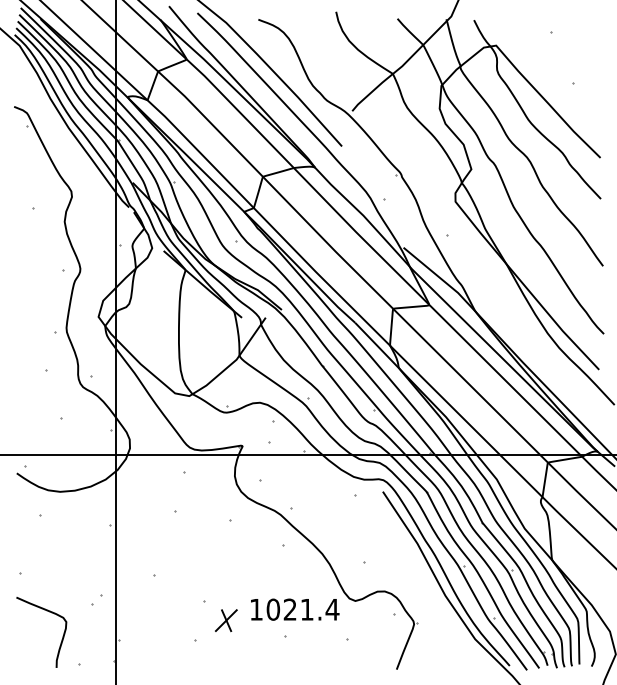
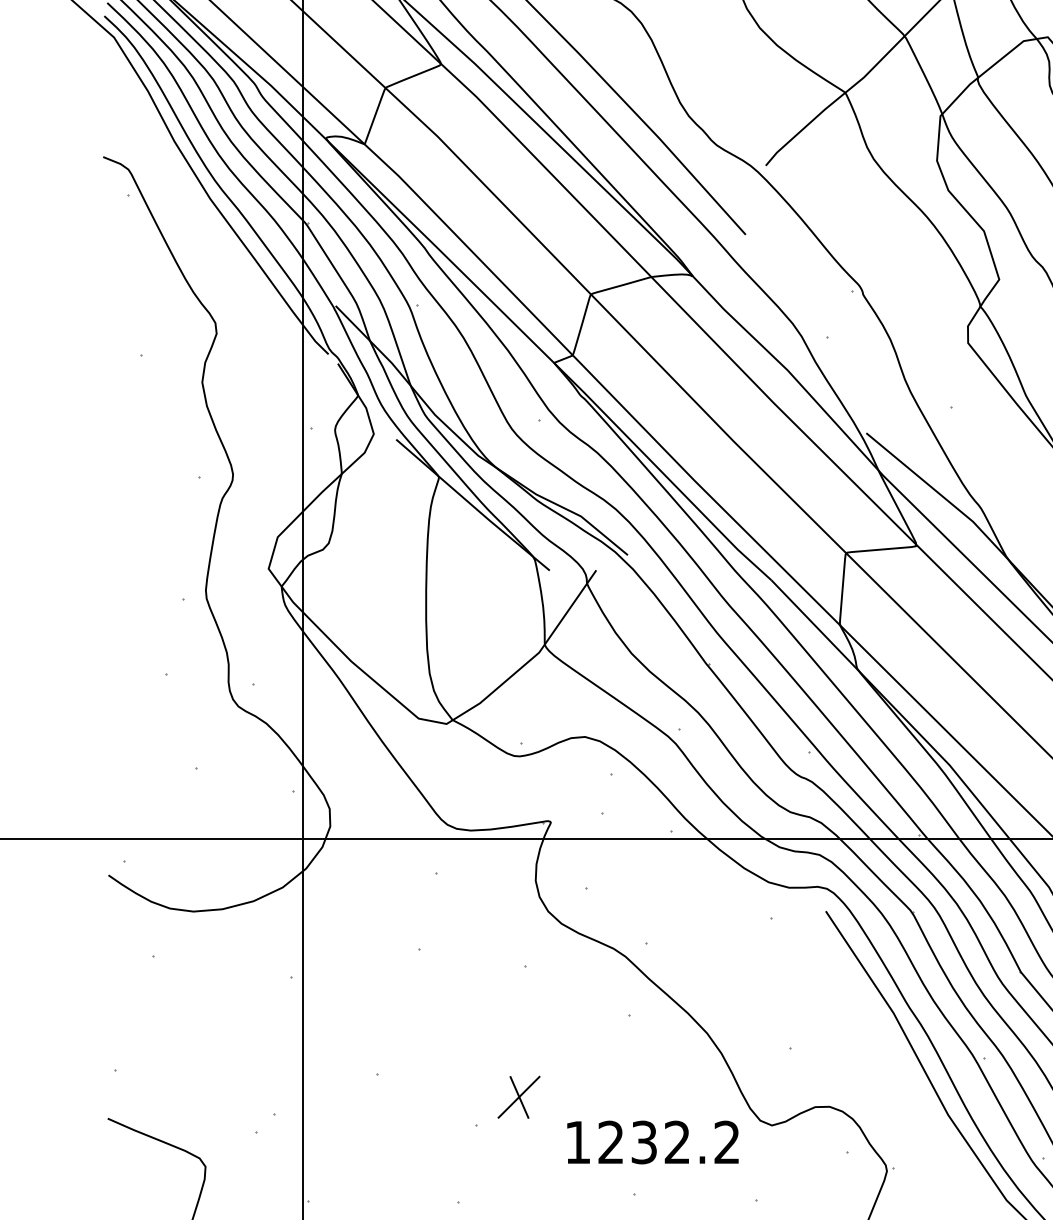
text: (302, 609) -> (668, 1142), 1021.4 -> 1232.2
part: (226, 620) -> (519, 1097), moved

